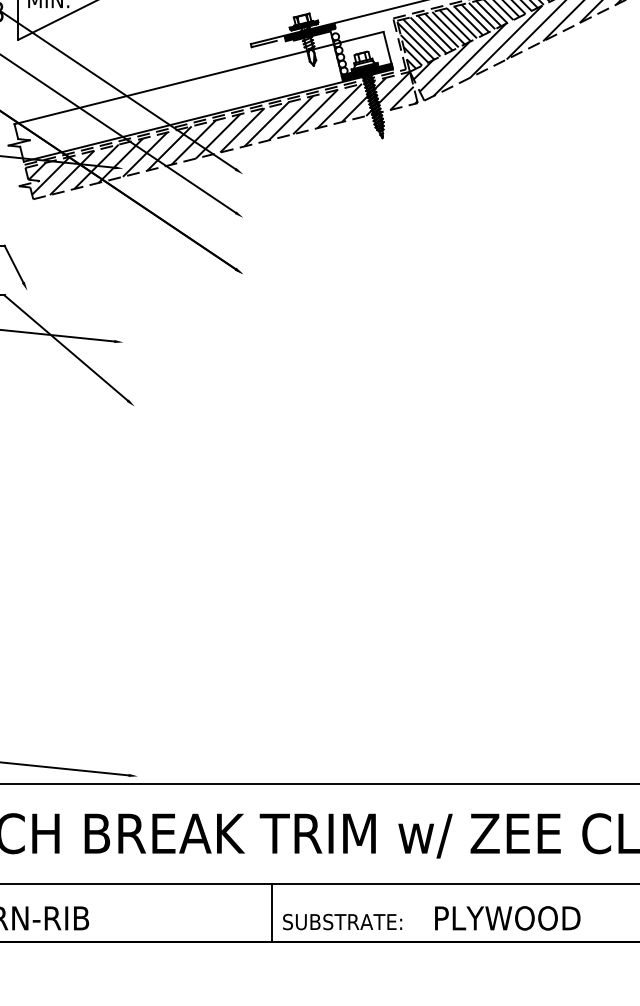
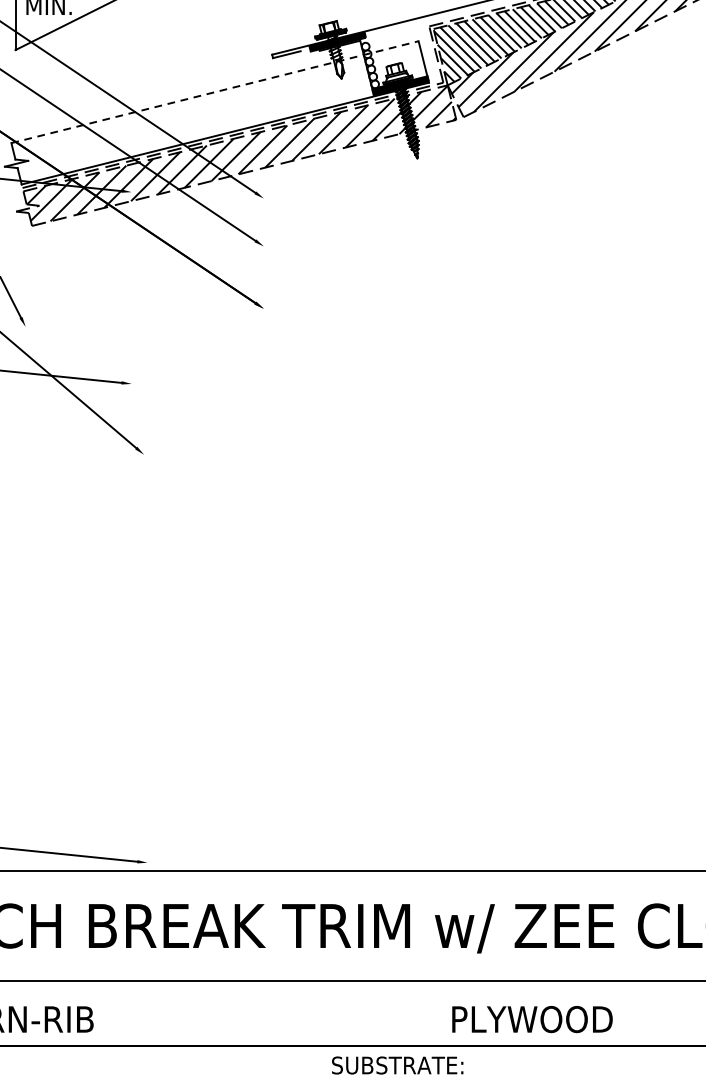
line: (199, 77) -> (215, 91), solid -> dashed
line: (271, 912) -> (294, 1013), removed
text: (507, 918) -> (532, 1019), moved
text: (342, 921) -> (397, 1064), moved

